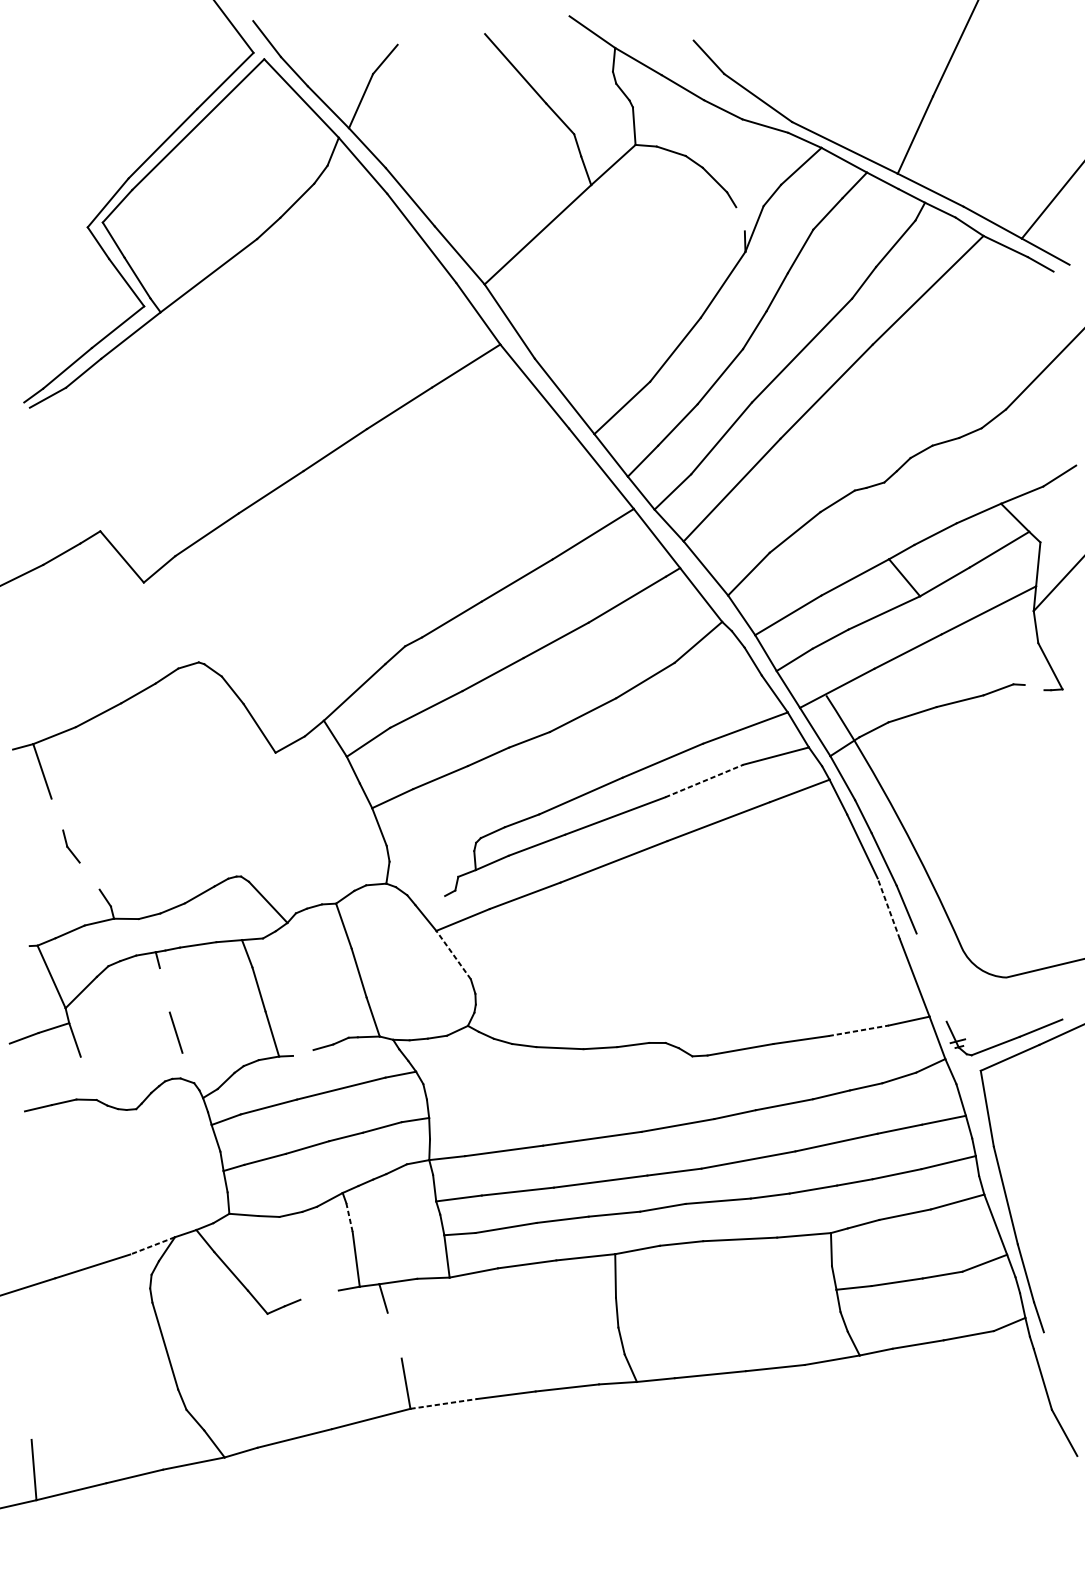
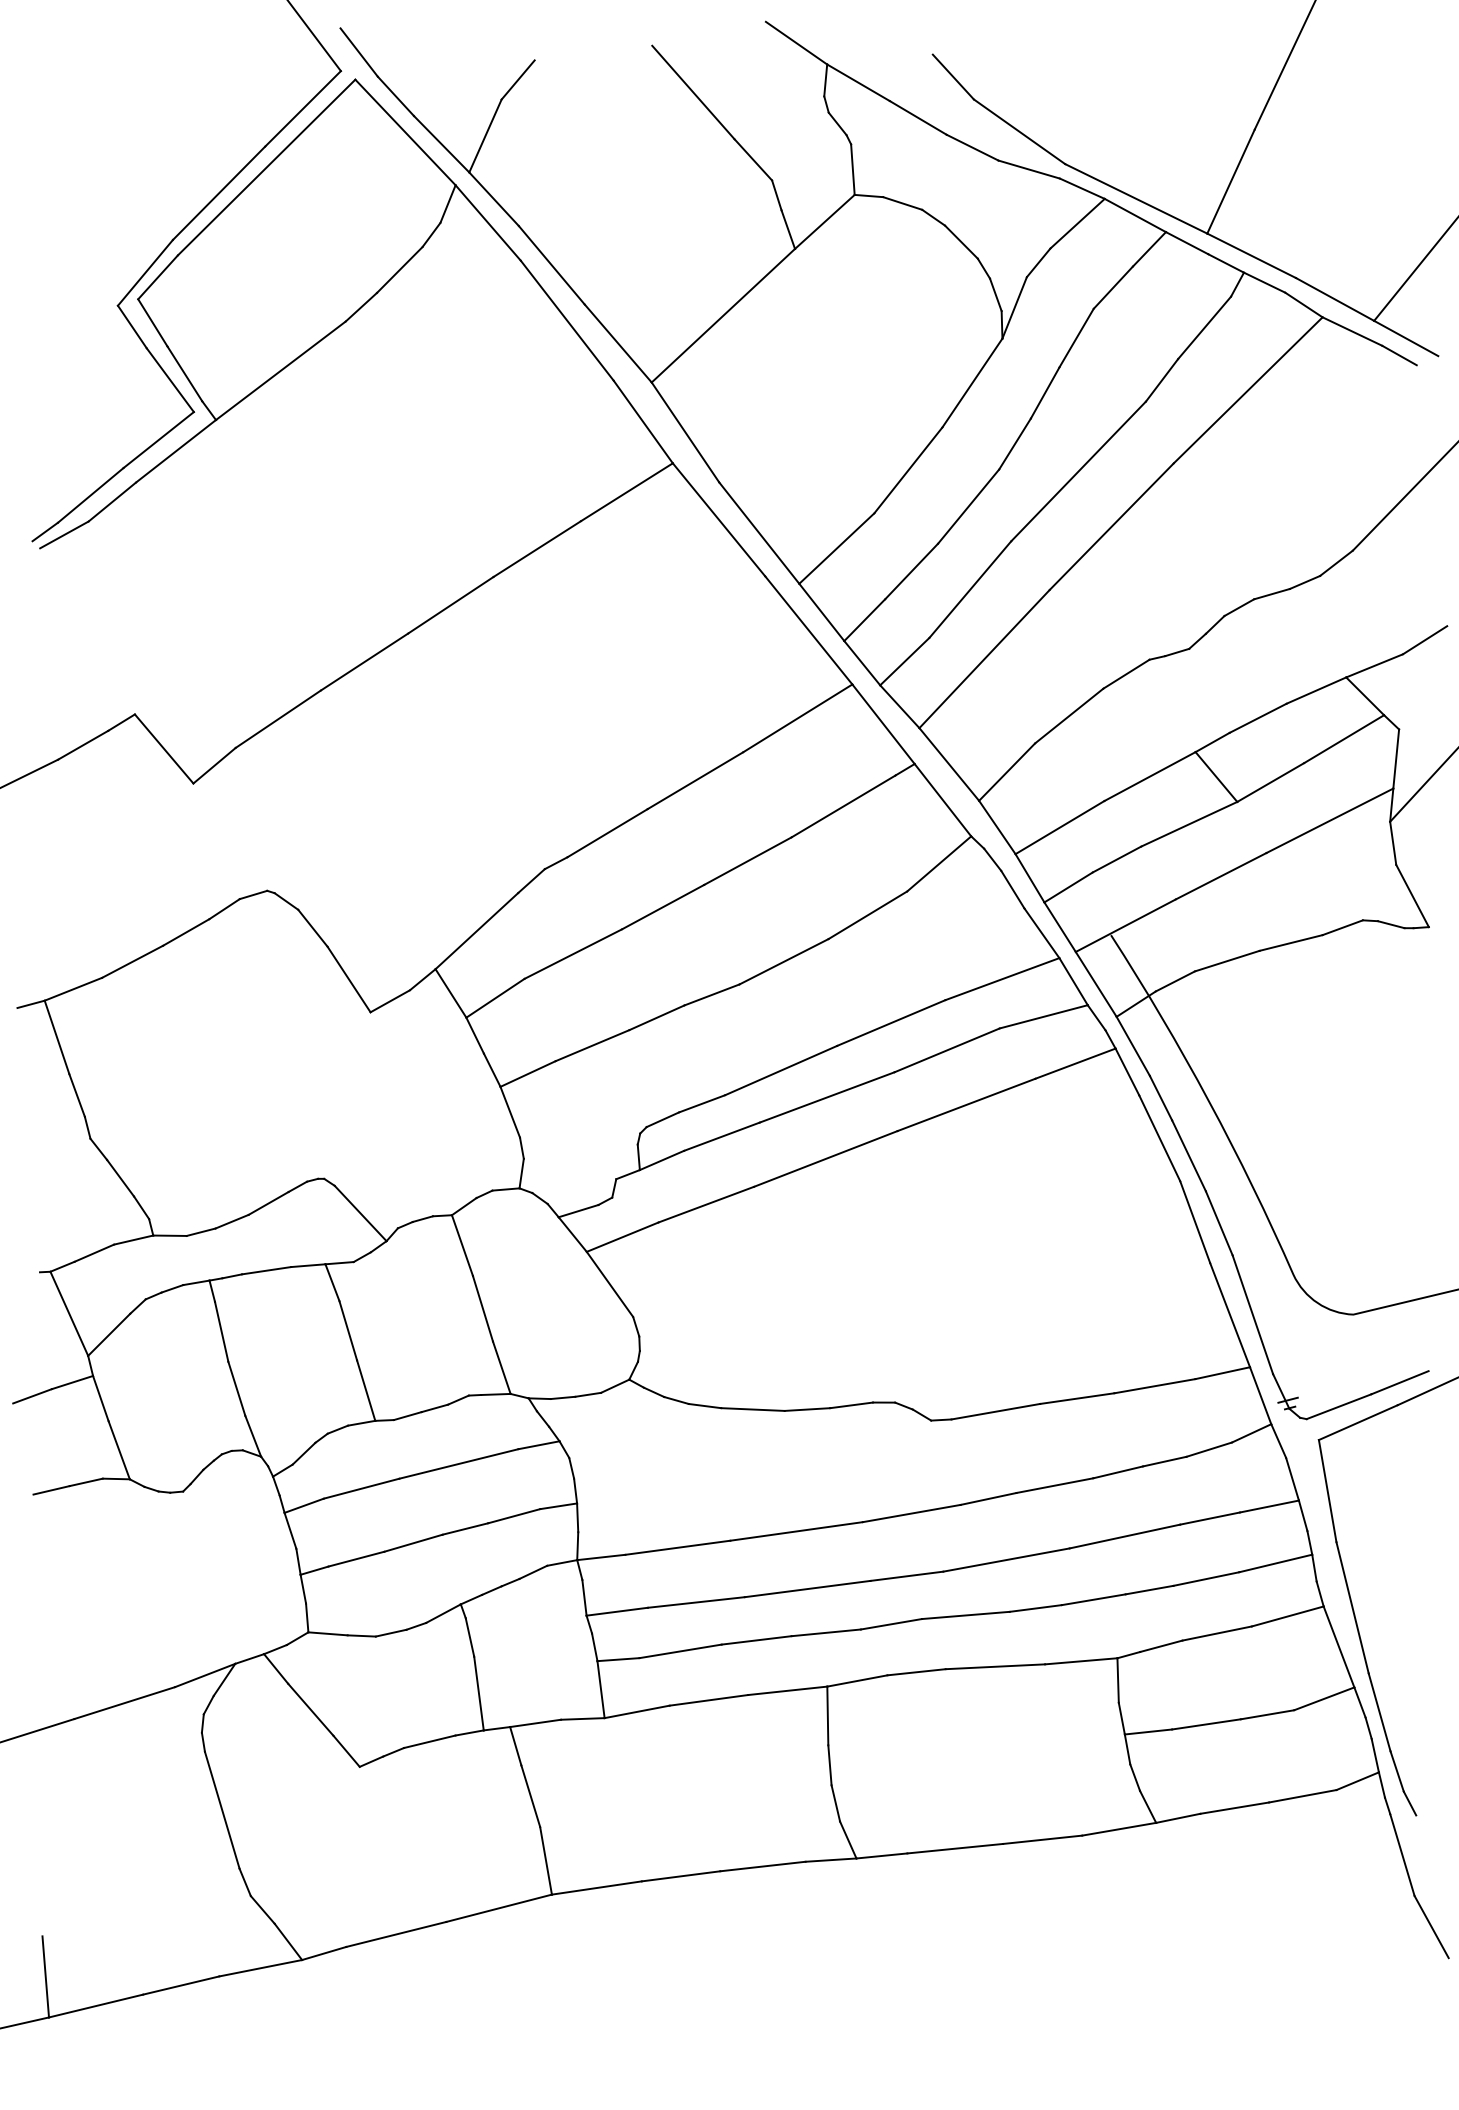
line: (740, 218) -> (995, 294), added
line: (1034, 687) -> (1390, 924), added
line: (704, 781) -> (947, 1050), dashed -> solid
line: (56, 814) -> (76, 1095), added
line: (89, 876) -> (120, 1178), added
line: (430, 900) -> (578, 1210), added
line: (889, 909) -> (1195, 1222), dashed -> solid
line: (453, 955) -> (609, 1284), dashed -> solid
line: (931, 977) -> (1252, 1314), added
line: (164, 990) -> (221, 1331), added
line: (859, 1031) -> (1155, 1386), dashed -> solid
line: (303, 1053) -> (407, 1416), added
line: (188, 1067) -> (253, 1435), added
line: (88, 1078) -> (118, 1450), added
line: (349, 1217) -> (469, 1637), dashed -> solid
line: (152, 1245) -> (204, 1675), dashed -> solid
line: (319, 1294) -> (429, 1741), added
line: (394, 1335) -> (530, 1796), added
line: (1048, 1341) -> (1409, 1803), added
line: (444, 1403) -> (597, 1887), dashed -> solid

